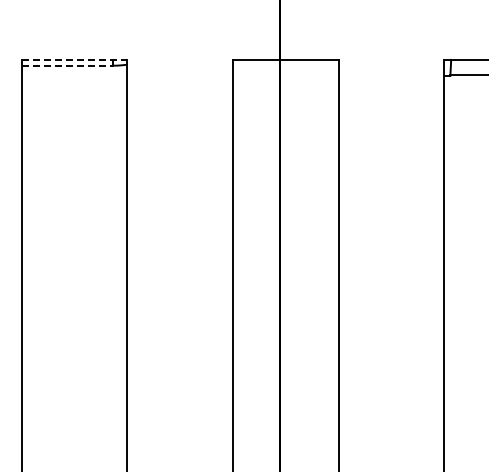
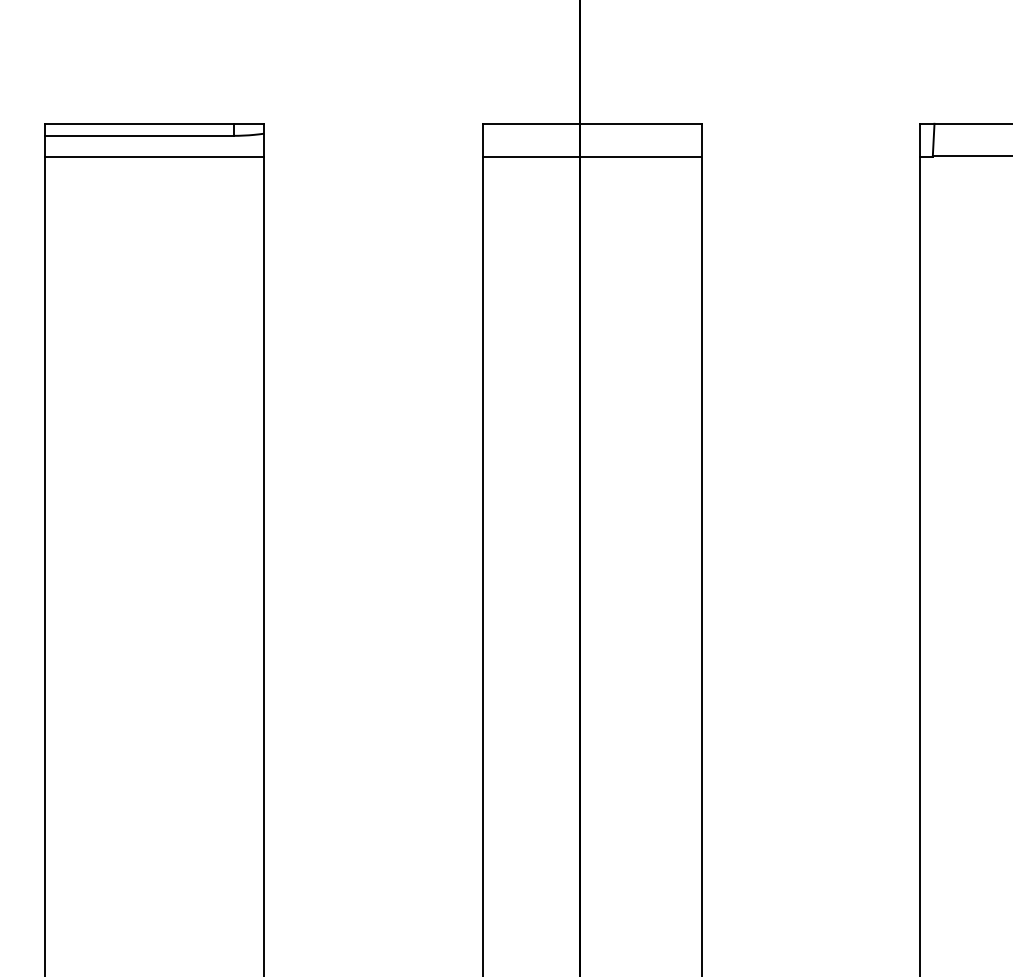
line: (74, 59) -> (154, 123), dashed -> solid
line: (67, 65) -> (139, 135), dashed -> solid
line: (74, 75) -> (154, 156), added
line: (285, 75) -> (591, 156), added

